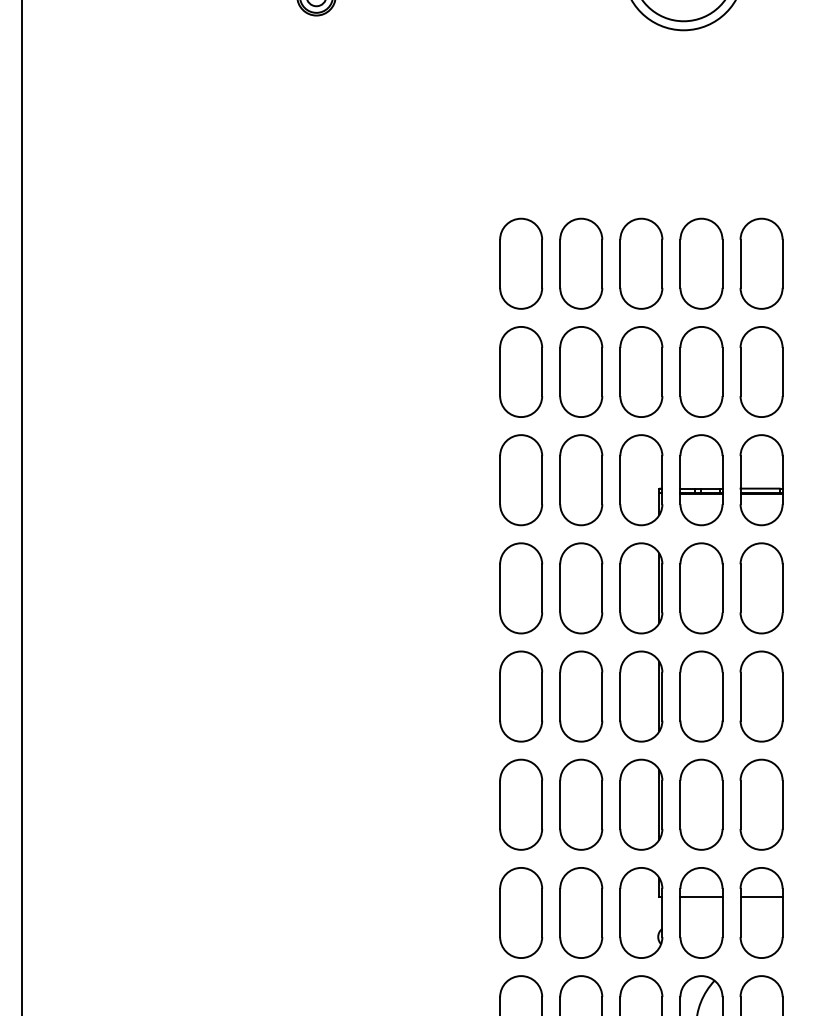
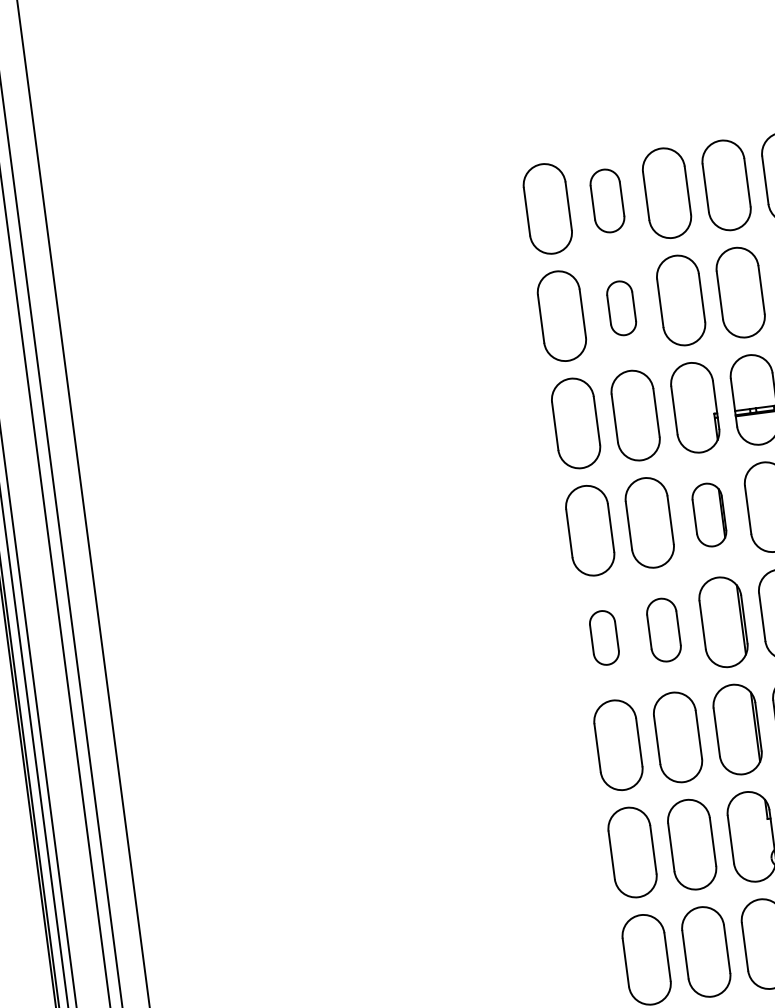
part: (581, 263) -> (607, 200), size x0.7
part: (581, 371) -> (621, 307), size x0.6
part: (641, 588) -> (709, 515), size x0.7
part: (521, 696) -> (604, 637), size x0.6
part: (581, 696) -> (664, 630), size x0.7

